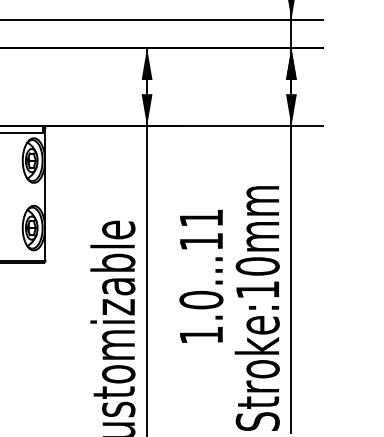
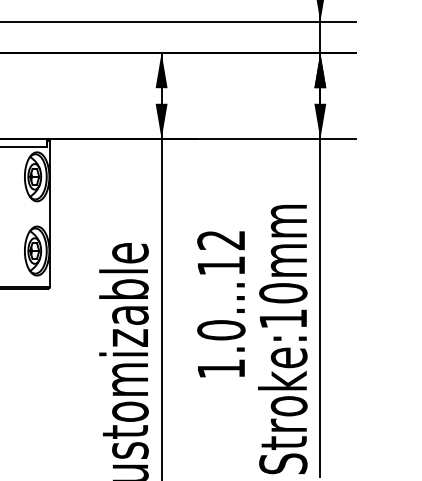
text: (200, 218) -> (220, 240), 1.0...11 -> 1.0...12

